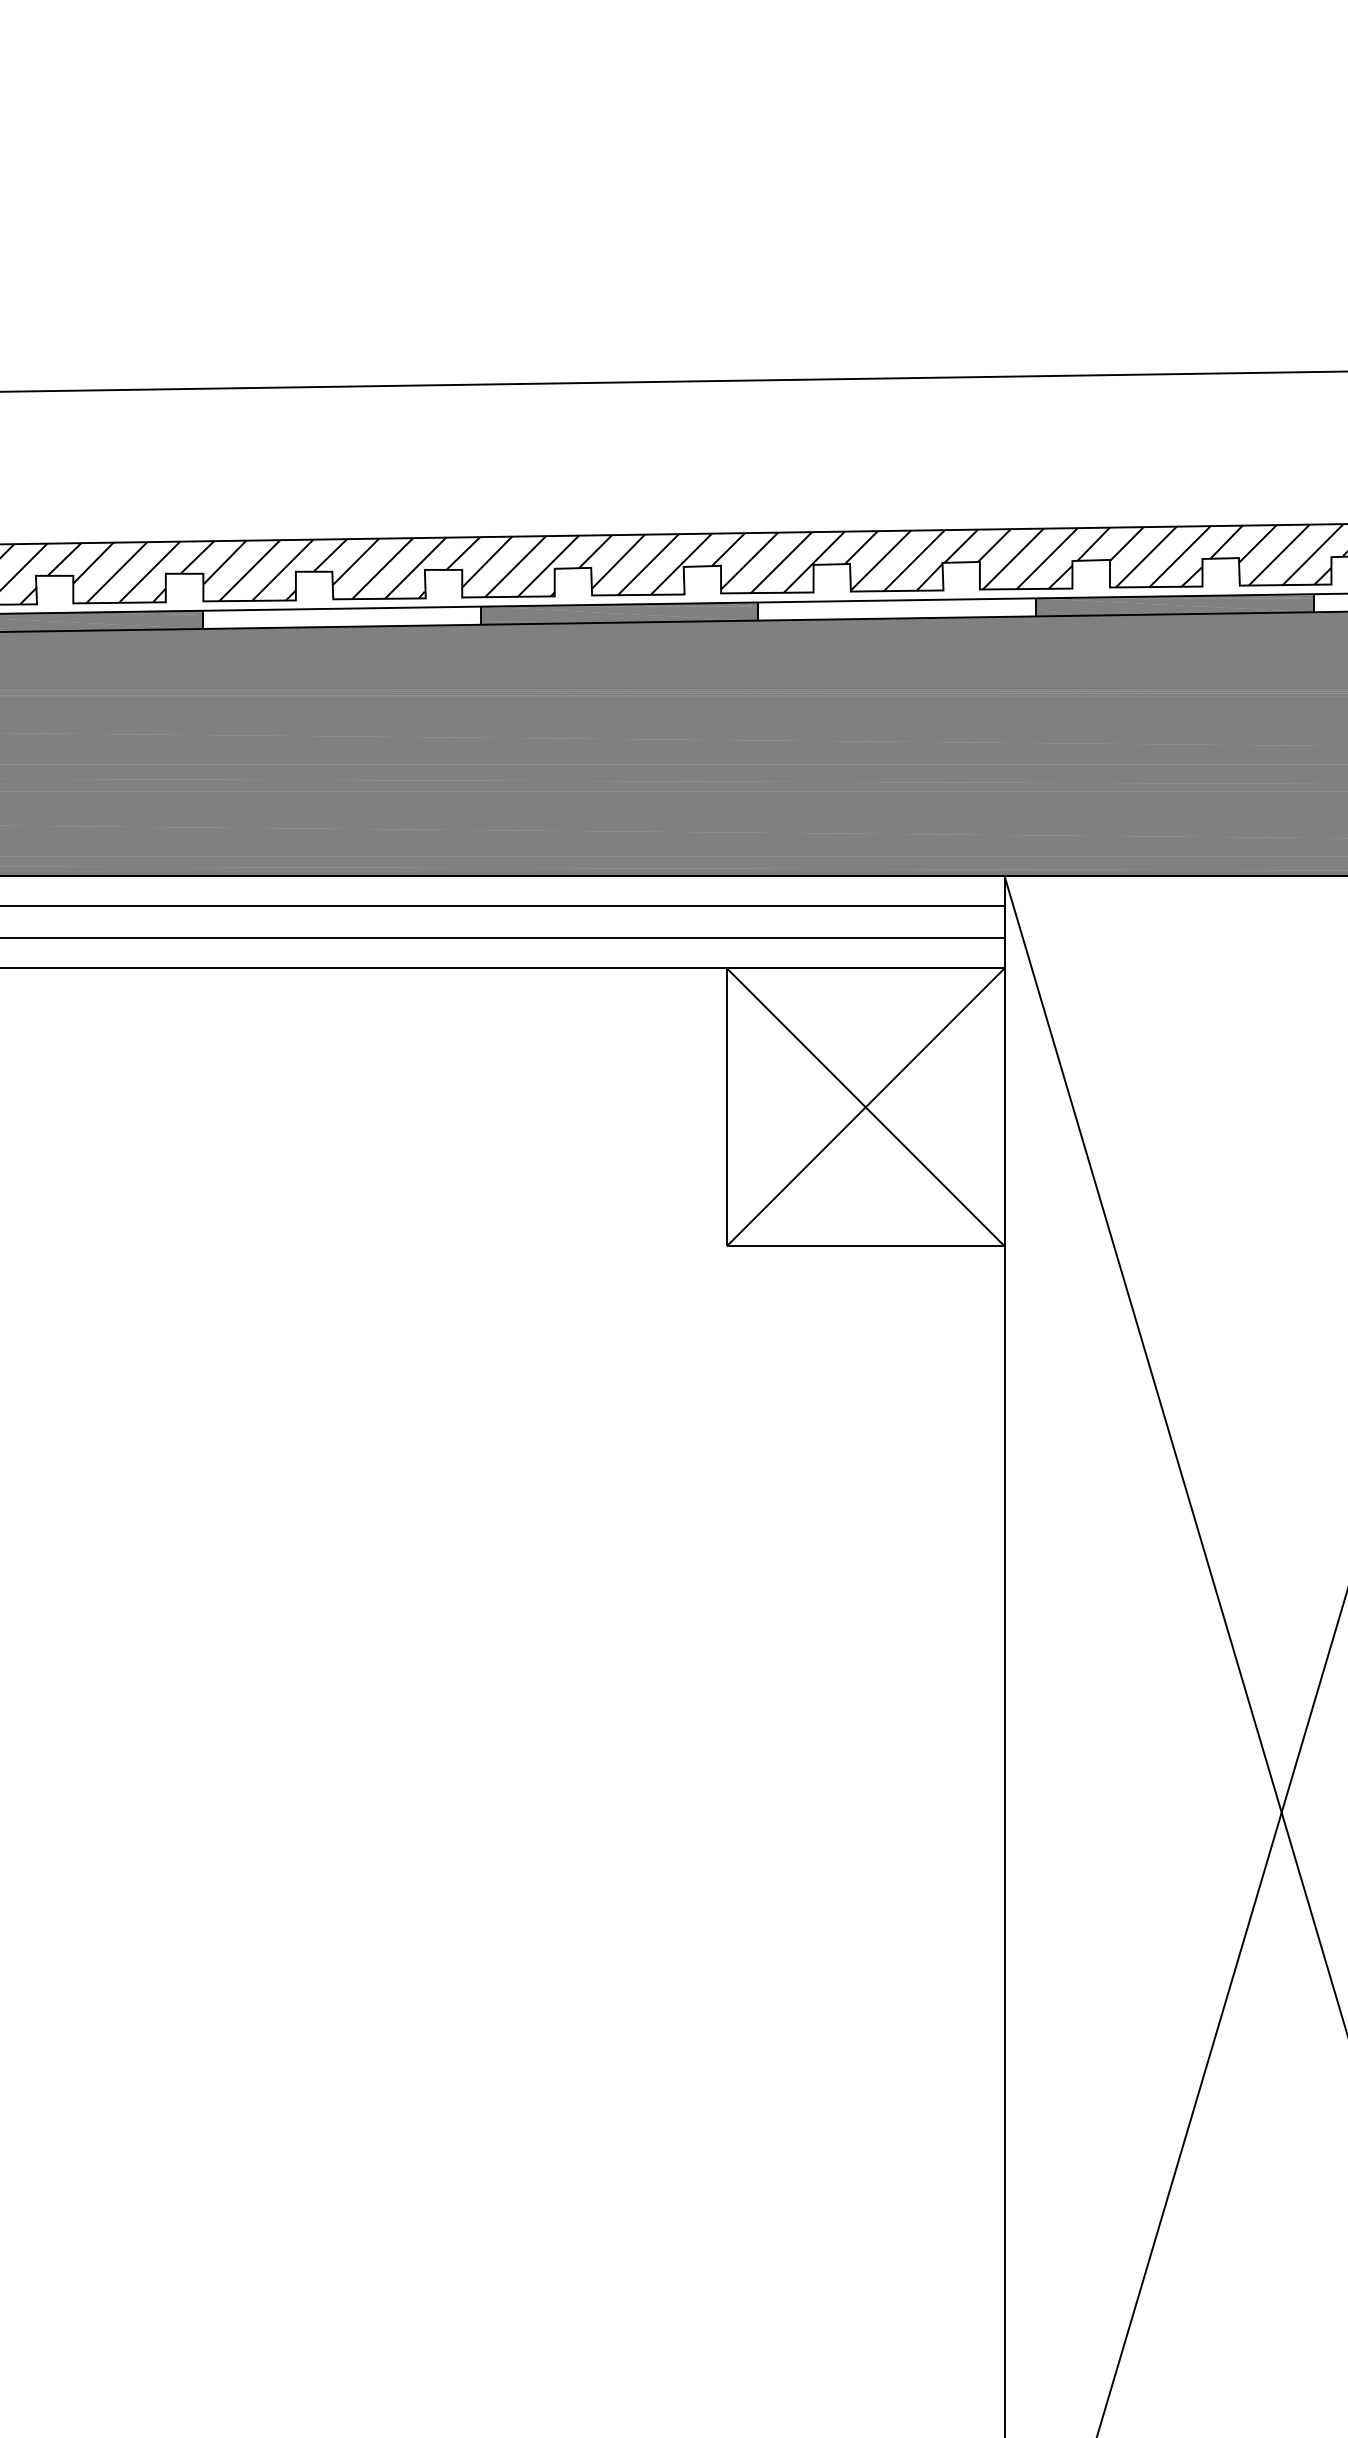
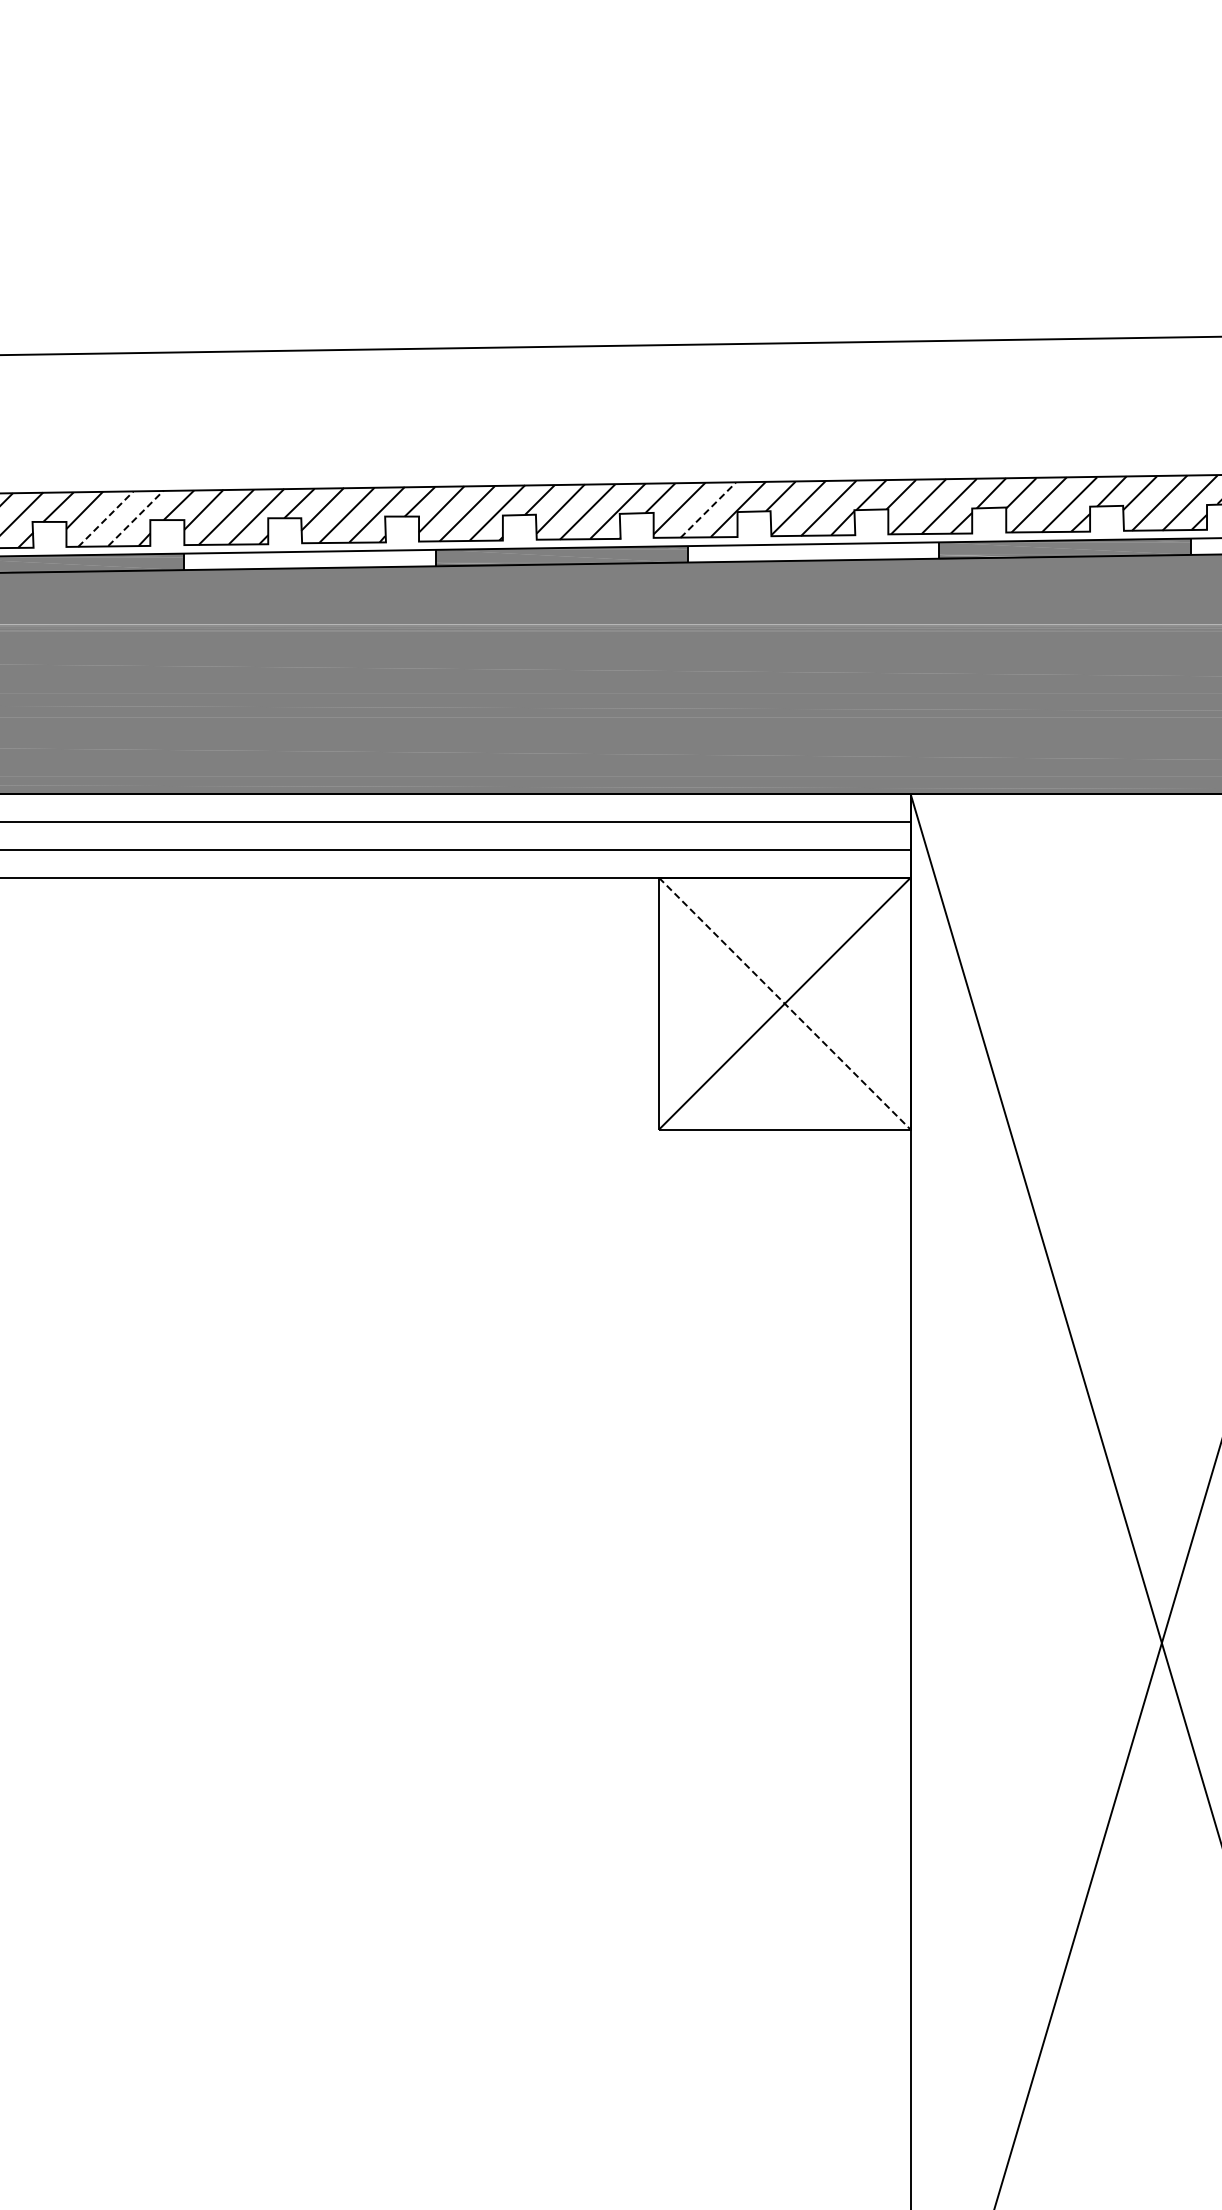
line: (781, 562) -> (708, 509), solid -> dashed
line: (150, 570) -> (136, 517), solid -> dashed
line: (117, 572) -> (106, 518), solid -> dashed
line: (865, 1107) -> (784, 1003), solid -> dashed

